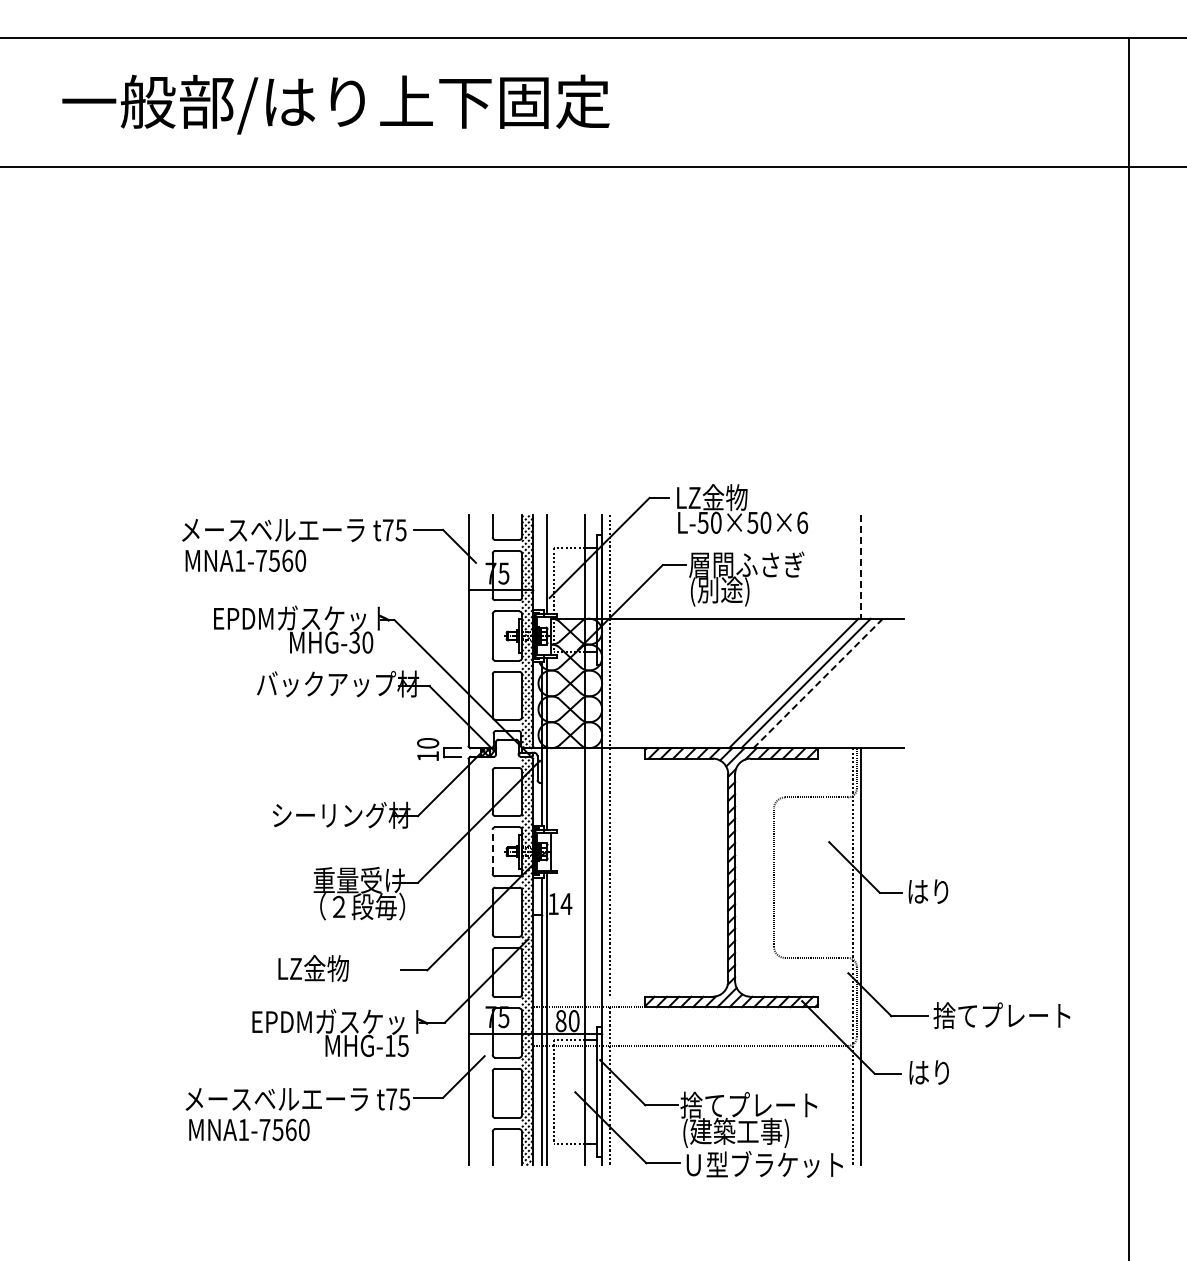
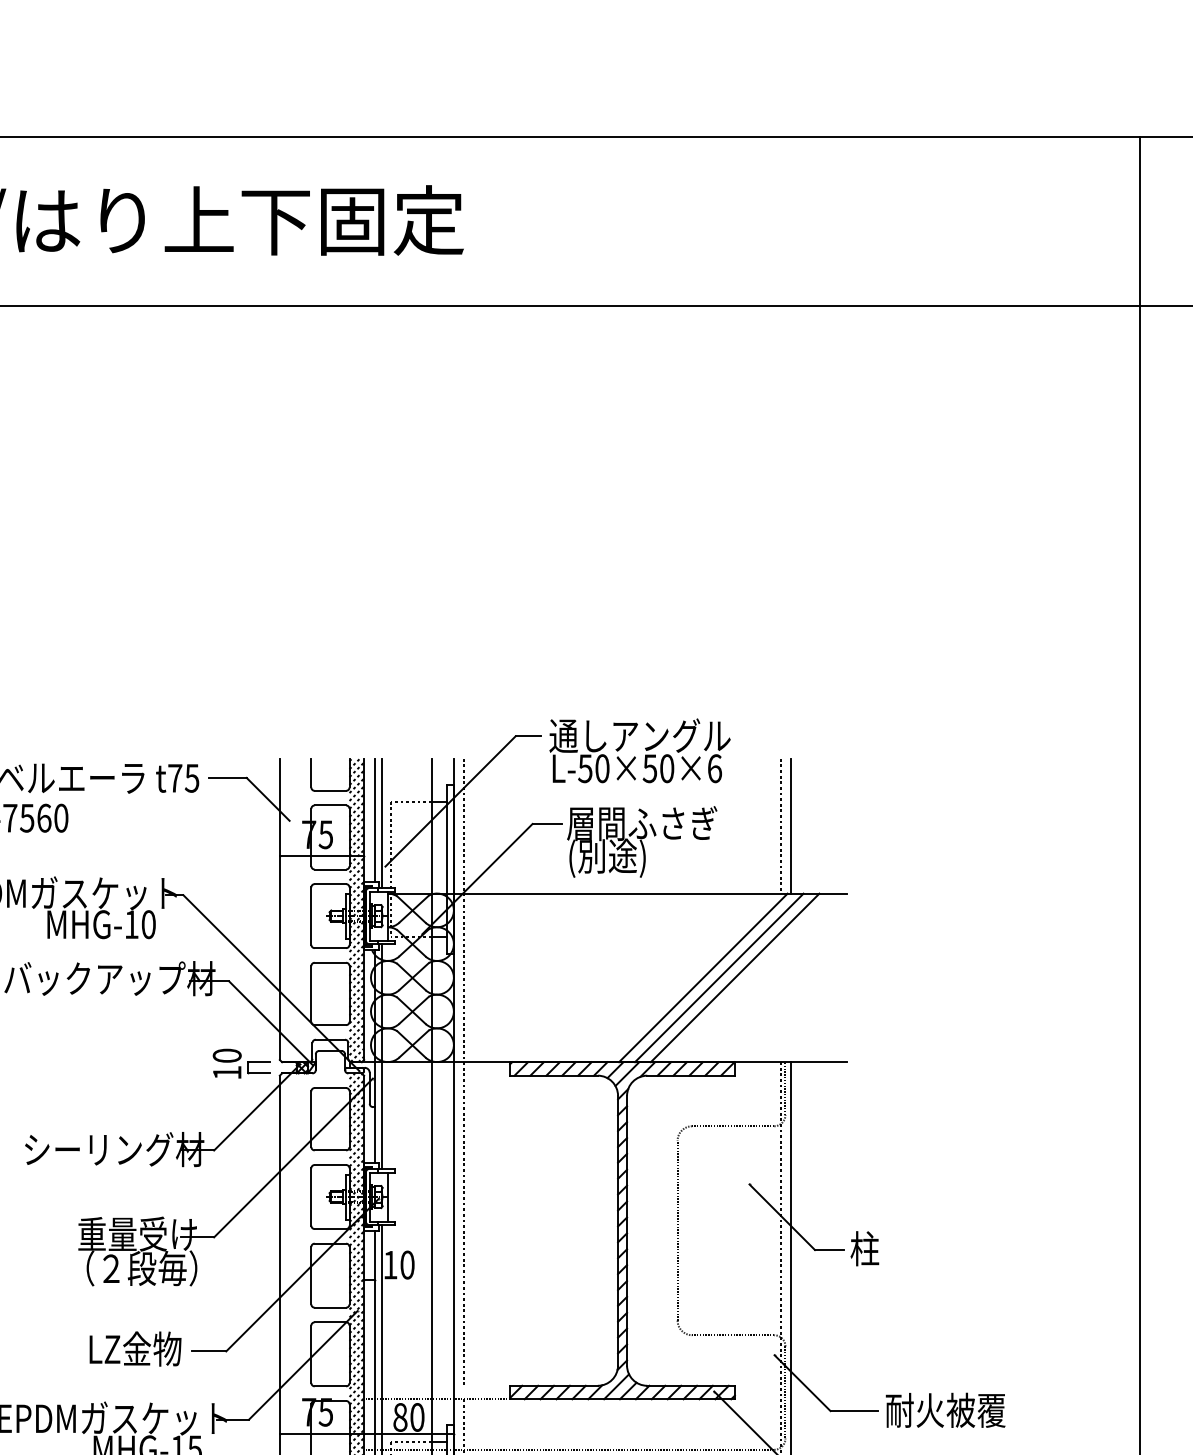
text: (744, 497) -> (639, 735), LZ金物 -> 通しアングル
line: (541, 562) -> (374, 820), added
line: (853, 566) -> (781, 825), added
line: (861, 567) -> (791, 826), dashed -> solid
text: (354, 642) -> (131, 924), MHG-30 -> MHG-10
line: (818, 683) -> (735, 977), dashed -> solid
line: (492, 851) -> (311, 1196), dashed -> solid
text: (927, 891) -> (877, 1248), はり -> 柱
text: (566, 904) -> (407, 1265), 14 -> 10
text: (313, 968) -> (135, 1348), moved
text: (1001, 1015) -> (973, 1410), 捨てプレート -> 耐火被覆

